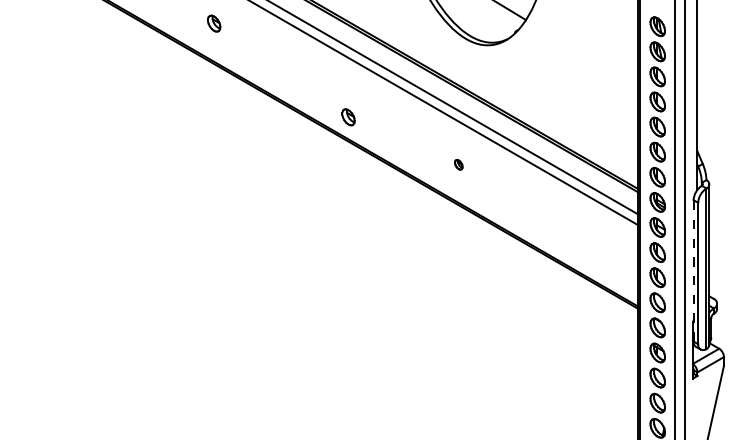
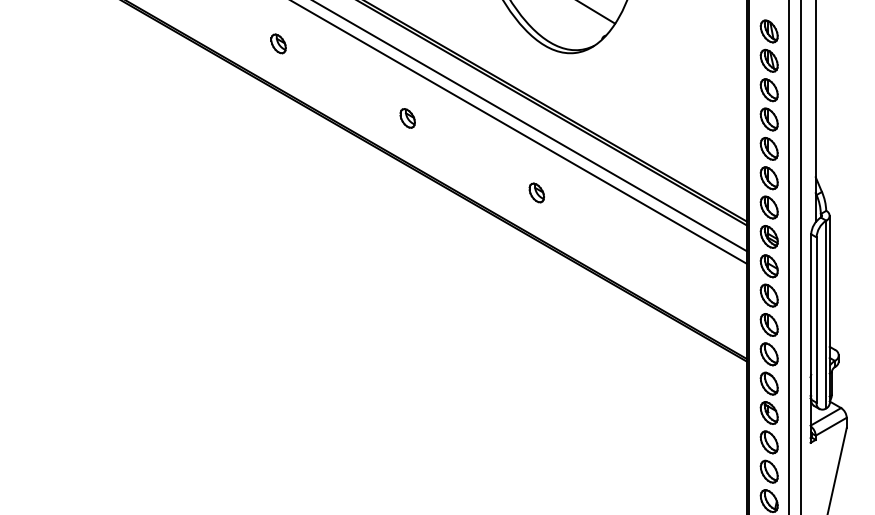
part: (214, 23) -> (278, 43), moved
part: (348, 117) -> (407, 118), moved
part: (458, 164) -> (536, 192), size x1.67
line: (693, 270) -> (811, 316), dashed -> solid

